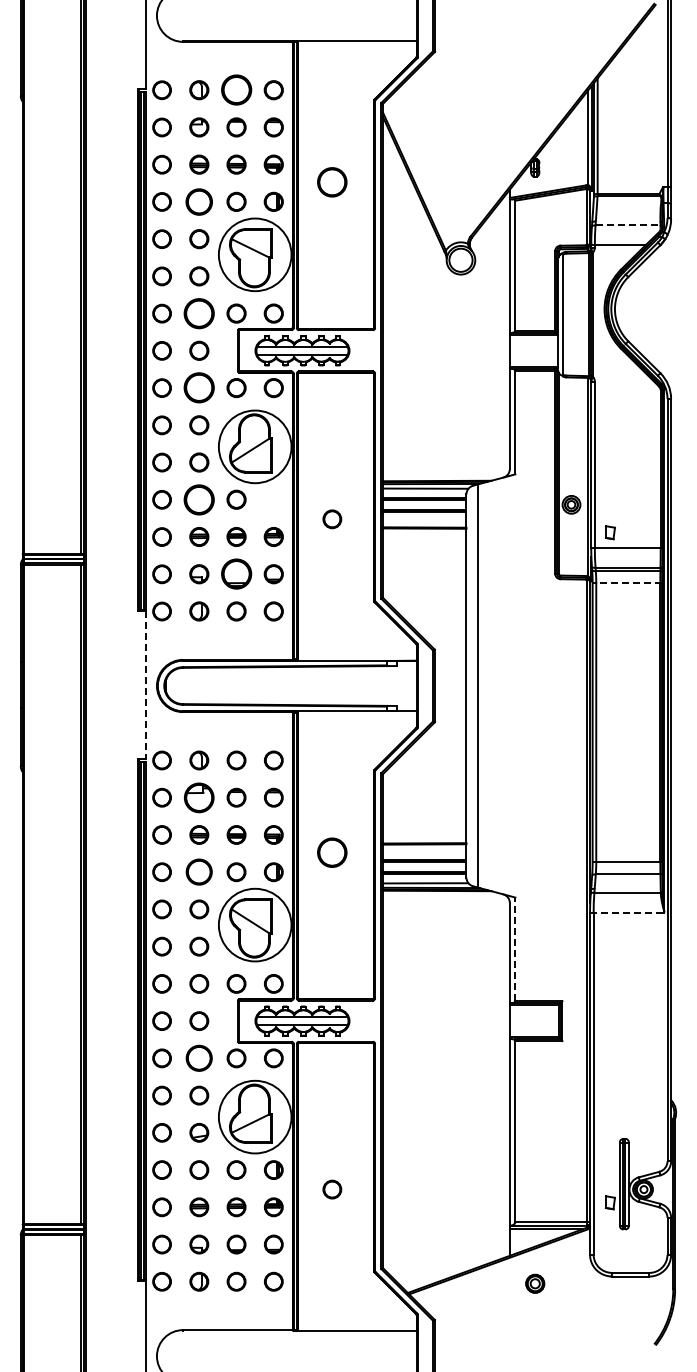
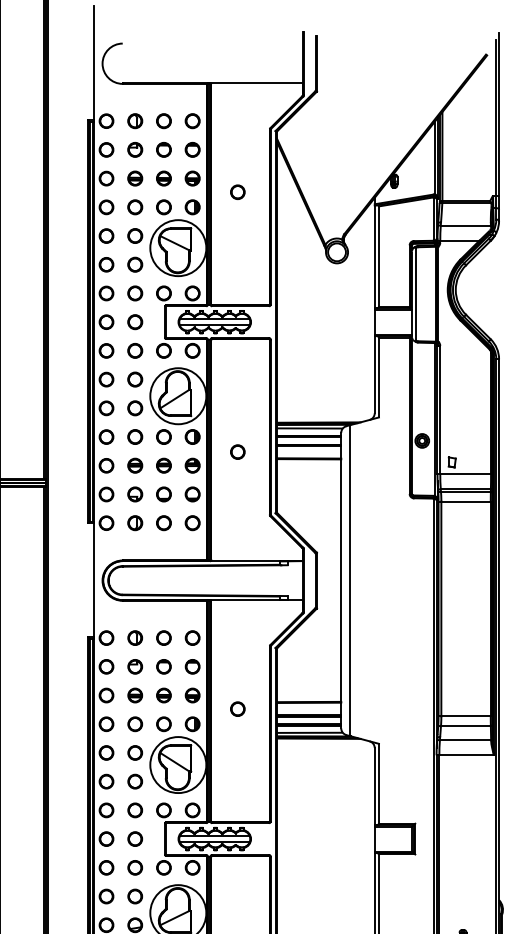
circle: (236, 90) -> (163, 121), size x0.62
part: (332, 182) -> (237, 192), size x0.62
circle: (199, 201) -> (135, 207), size x0.71
line: (628, 225) -> (466, 225), dashed -> solid
circle: (199, 313) -> (135, 293), size x0.62
circle: (199, 388) -> (135, 351), size x0.62
circle: (199, 499) -> (135, 436), size x0.62
part: (273, 499) -> (192, 436), added
part: (236, 574) -> (163, 494), size x0.62
line: (629, 583) -> (466, 501), dashed -> solid
line: (145, 685) -> (93, 580), dashed -> solid
part: (199, 797) -> (135, 666), size x0.62
part: (332, 852) -> (237, 709), size x0.62
circle: (199, 872) -> (135, 724), size x0.71
line: (627, 912) -> (465, 755), dashed -> solid
line: (515, 949) -> (379, 783), dashed -> solid
circle: (199, 1058) -> (135, 867), size x0.71

